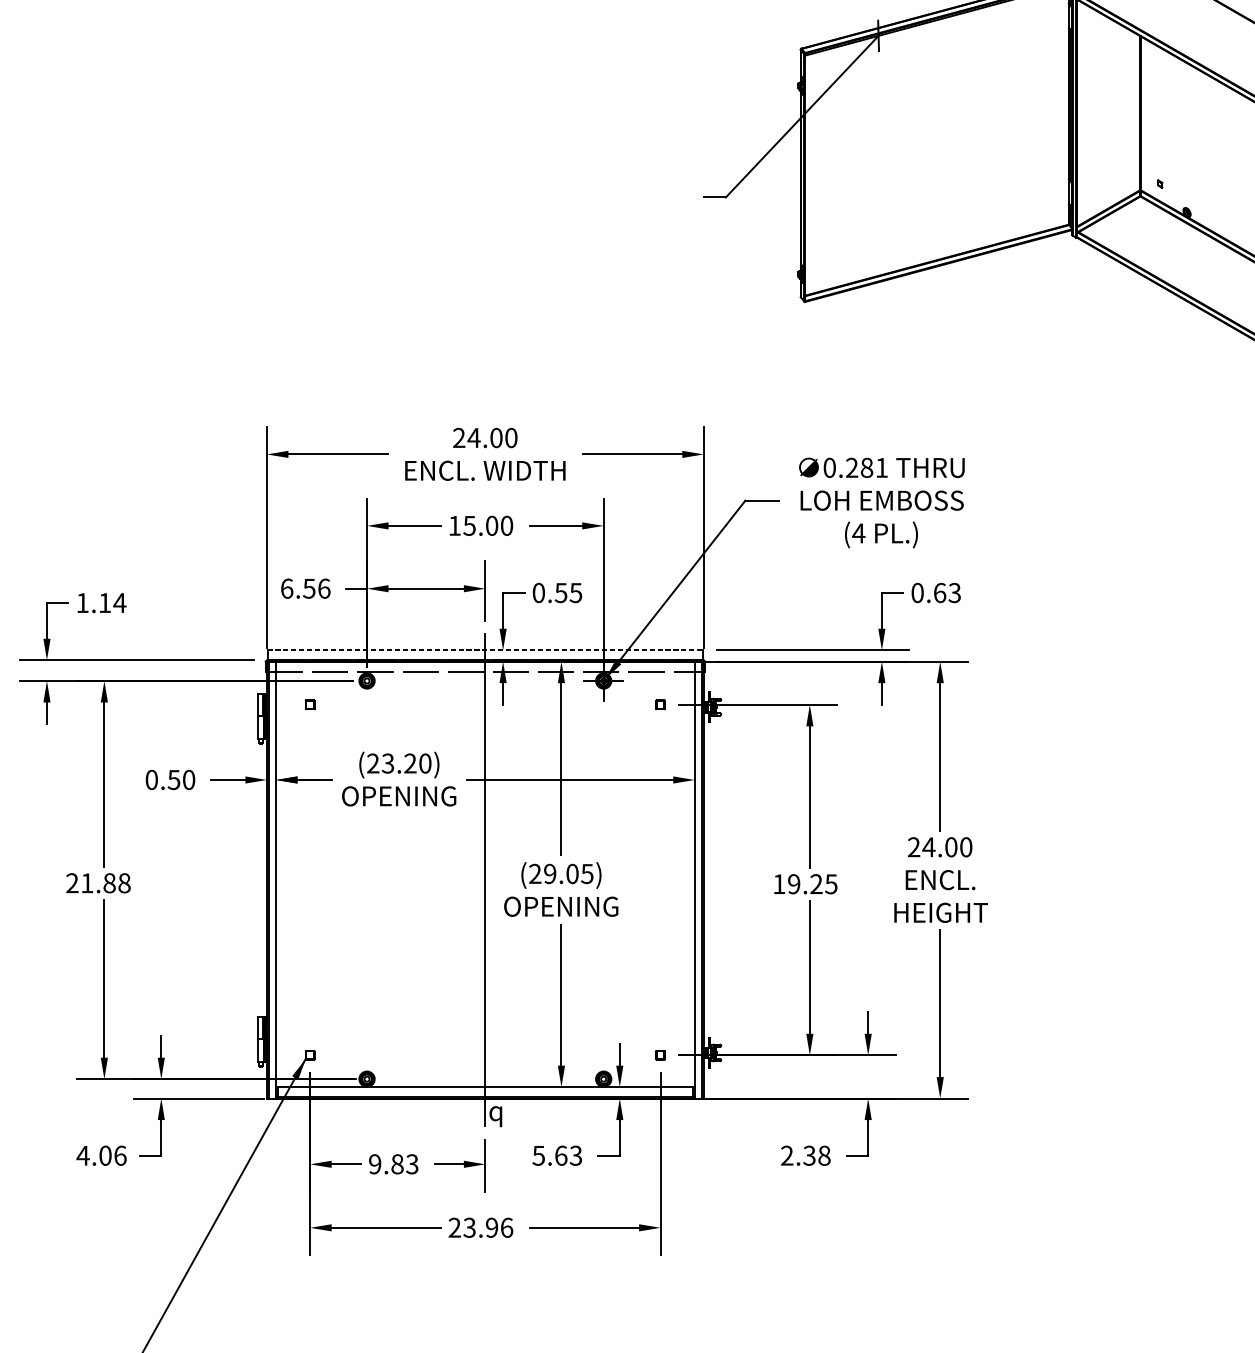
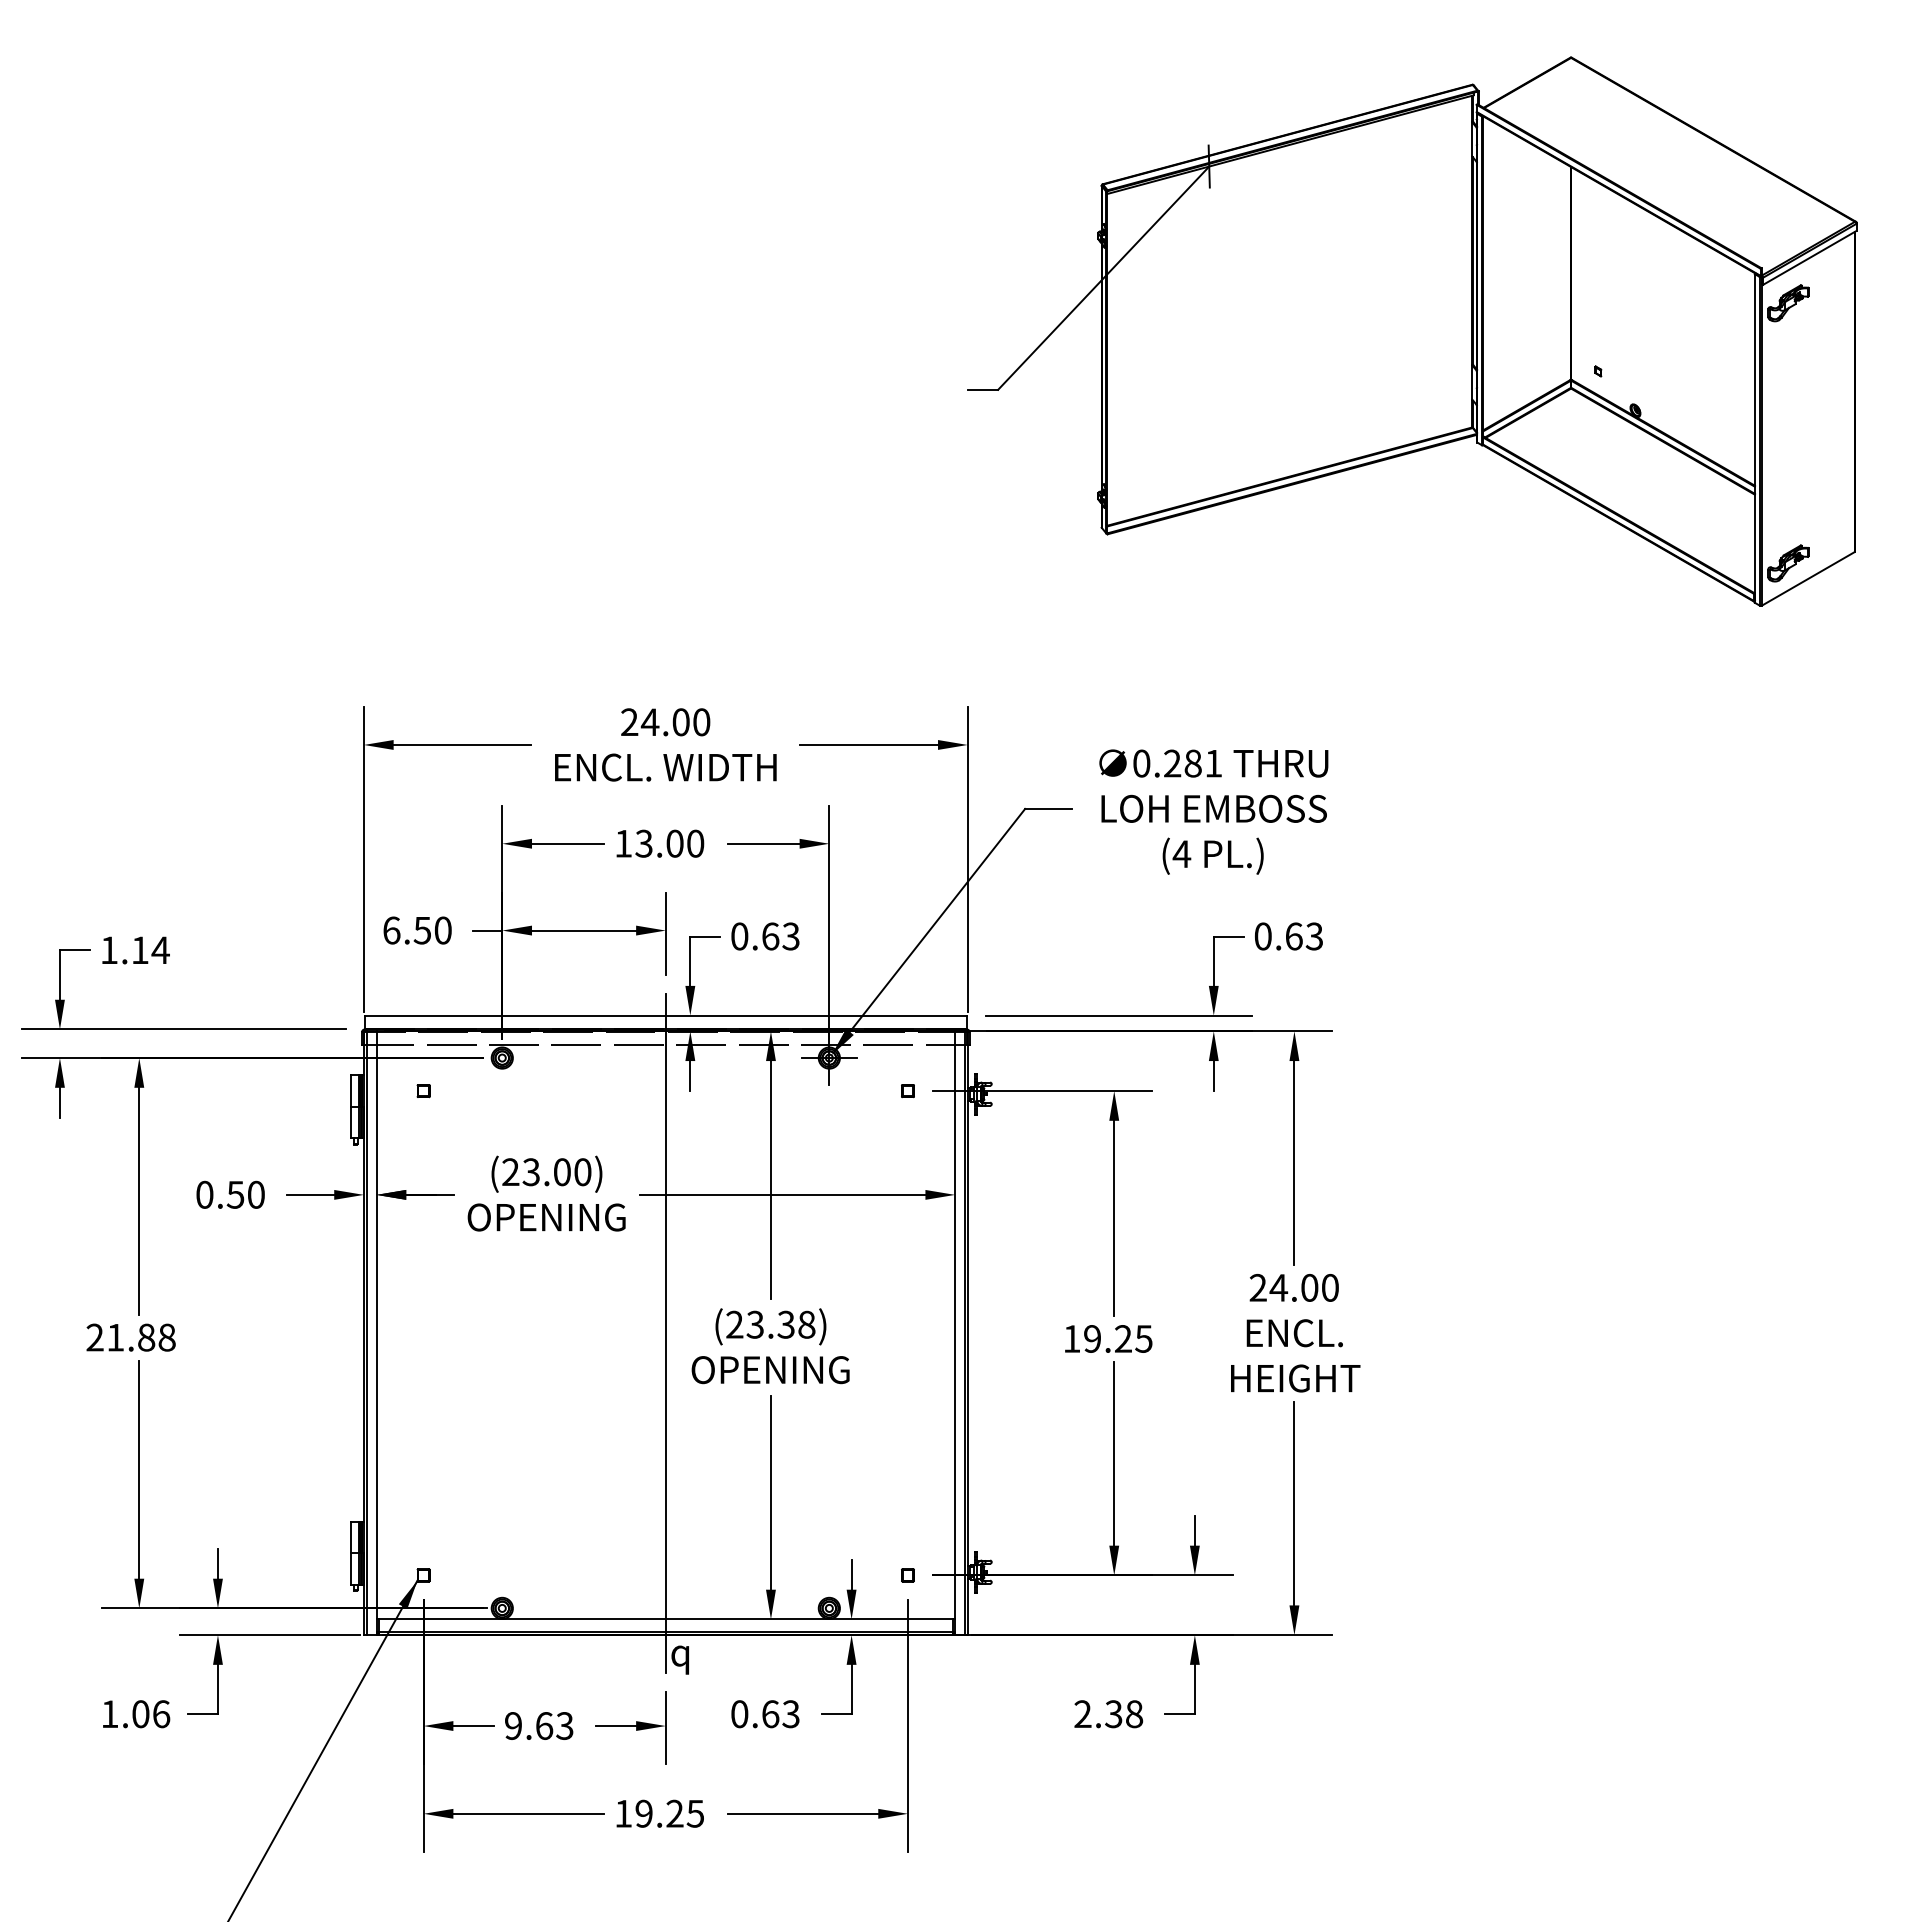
text: (469, 525) -> (643, 843), 15.00 -> 13.00
text: (323, 588) -> (442, 930), 6.56 -> 6.50
text: (568, 593) -> (780, 936), 0.55 -> 0.63
line: (485, 650) -> (666, 1015), dashed -> solid
text: (409, 763) -> (561, 1172), (23.20) -> (23.00)
text: (568, 873) -> (780, 1324), (29.05) -> (23.38)
text: (82, 1155) -> (109, 1713), 4.06 -> 1.06
text: (538, 1155) -> (739, 1714), 5.63 -> 0.63
text: (397, 1163) -> (544, 1725), 9.83 -> 9.63
text: (480, 1227) -> (659, 1813), 23.96 -> 19.25

